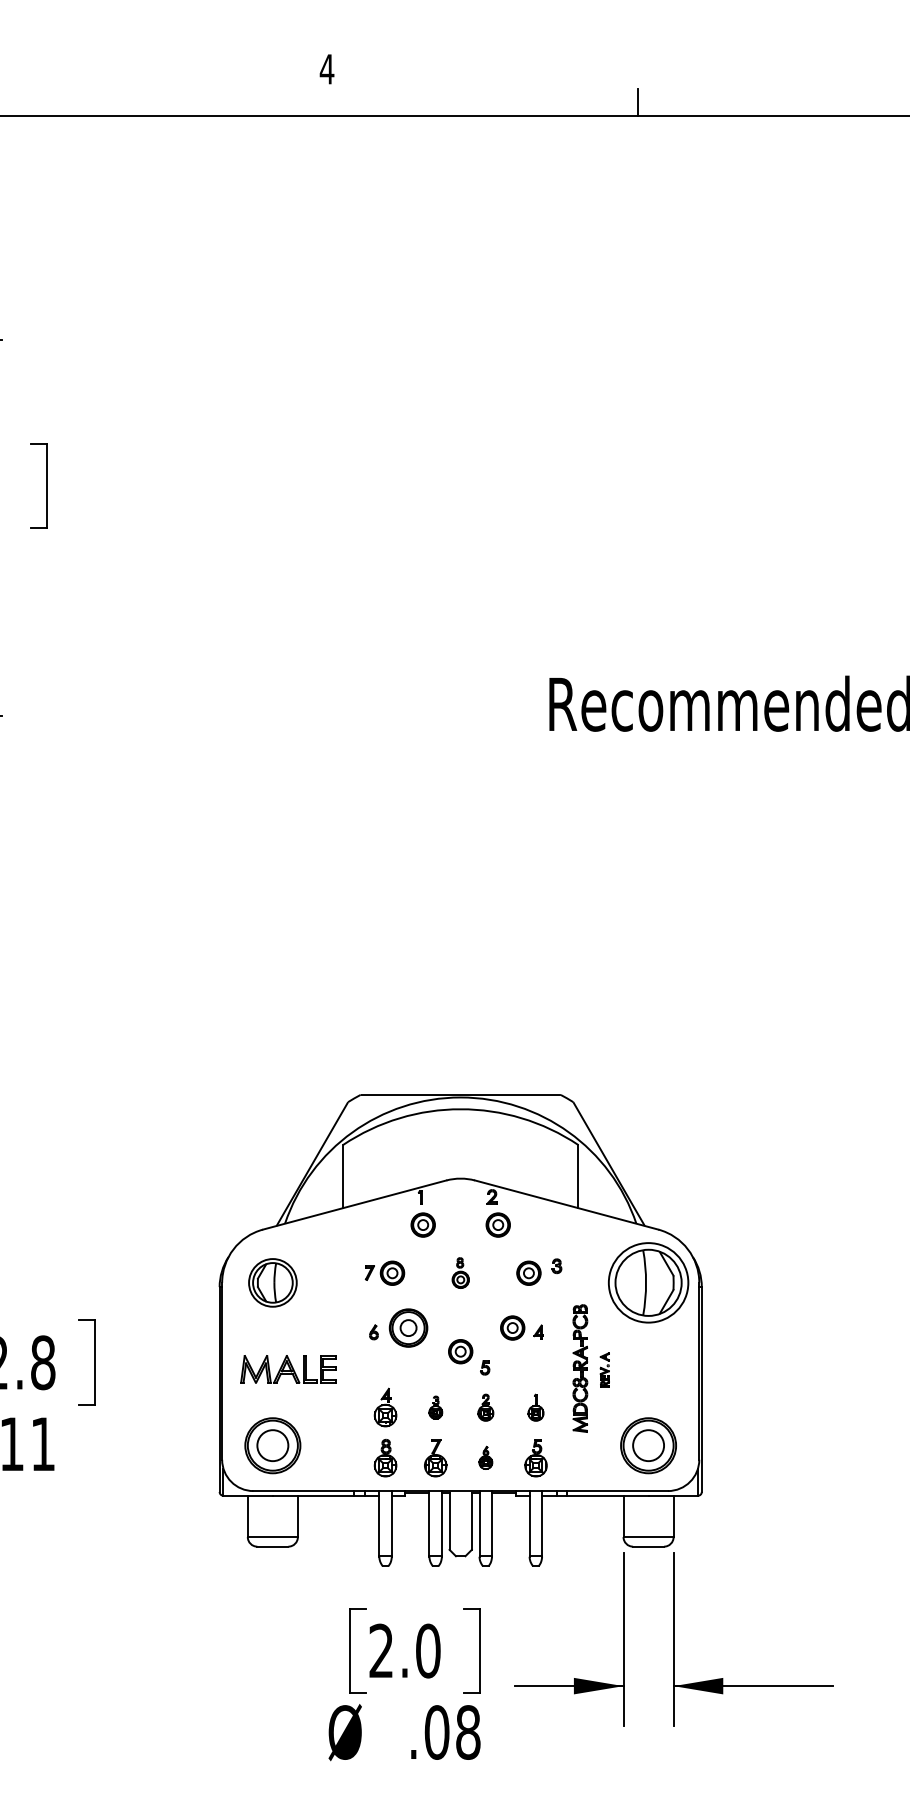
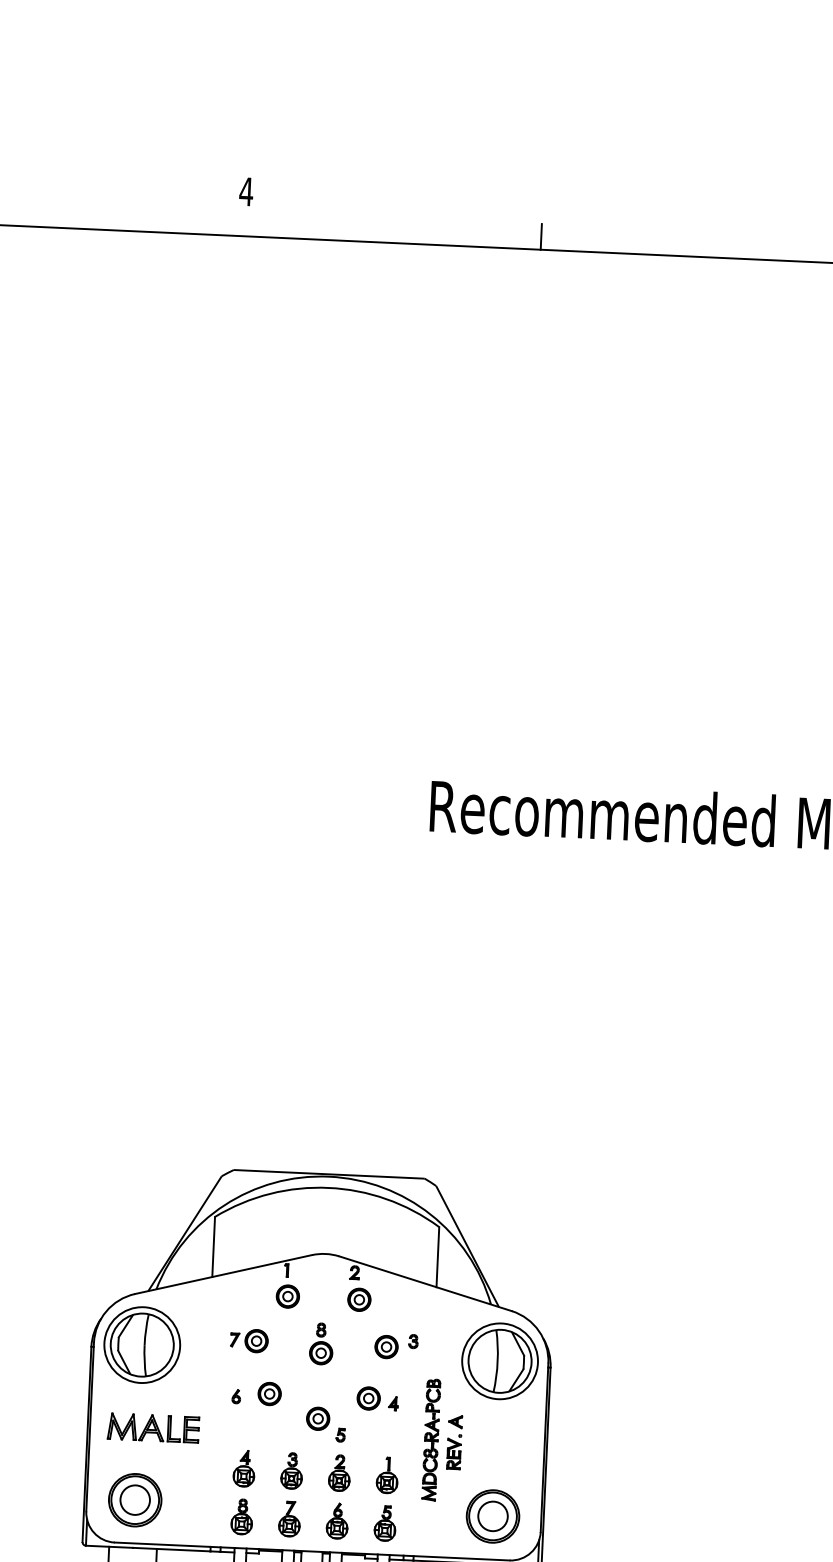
part: (460, 1272) -> (321, 1343), size x1.43
part: (272, 1282) -> (141, 1344), size x1.67
part: (408, 1327) -> (269, 1393), size x0.62
part: (604, 1369) -> (454, 1441), size x1.67
part: (435, 1407) -> (291, 1470), size x1.67
part: (485, 1407) -> (339, 1473), size x1.43
part: (535, 1407) -> (386, 1475), size x1.43
part: (485, 1457) -> (337, 1520), size x1.67

